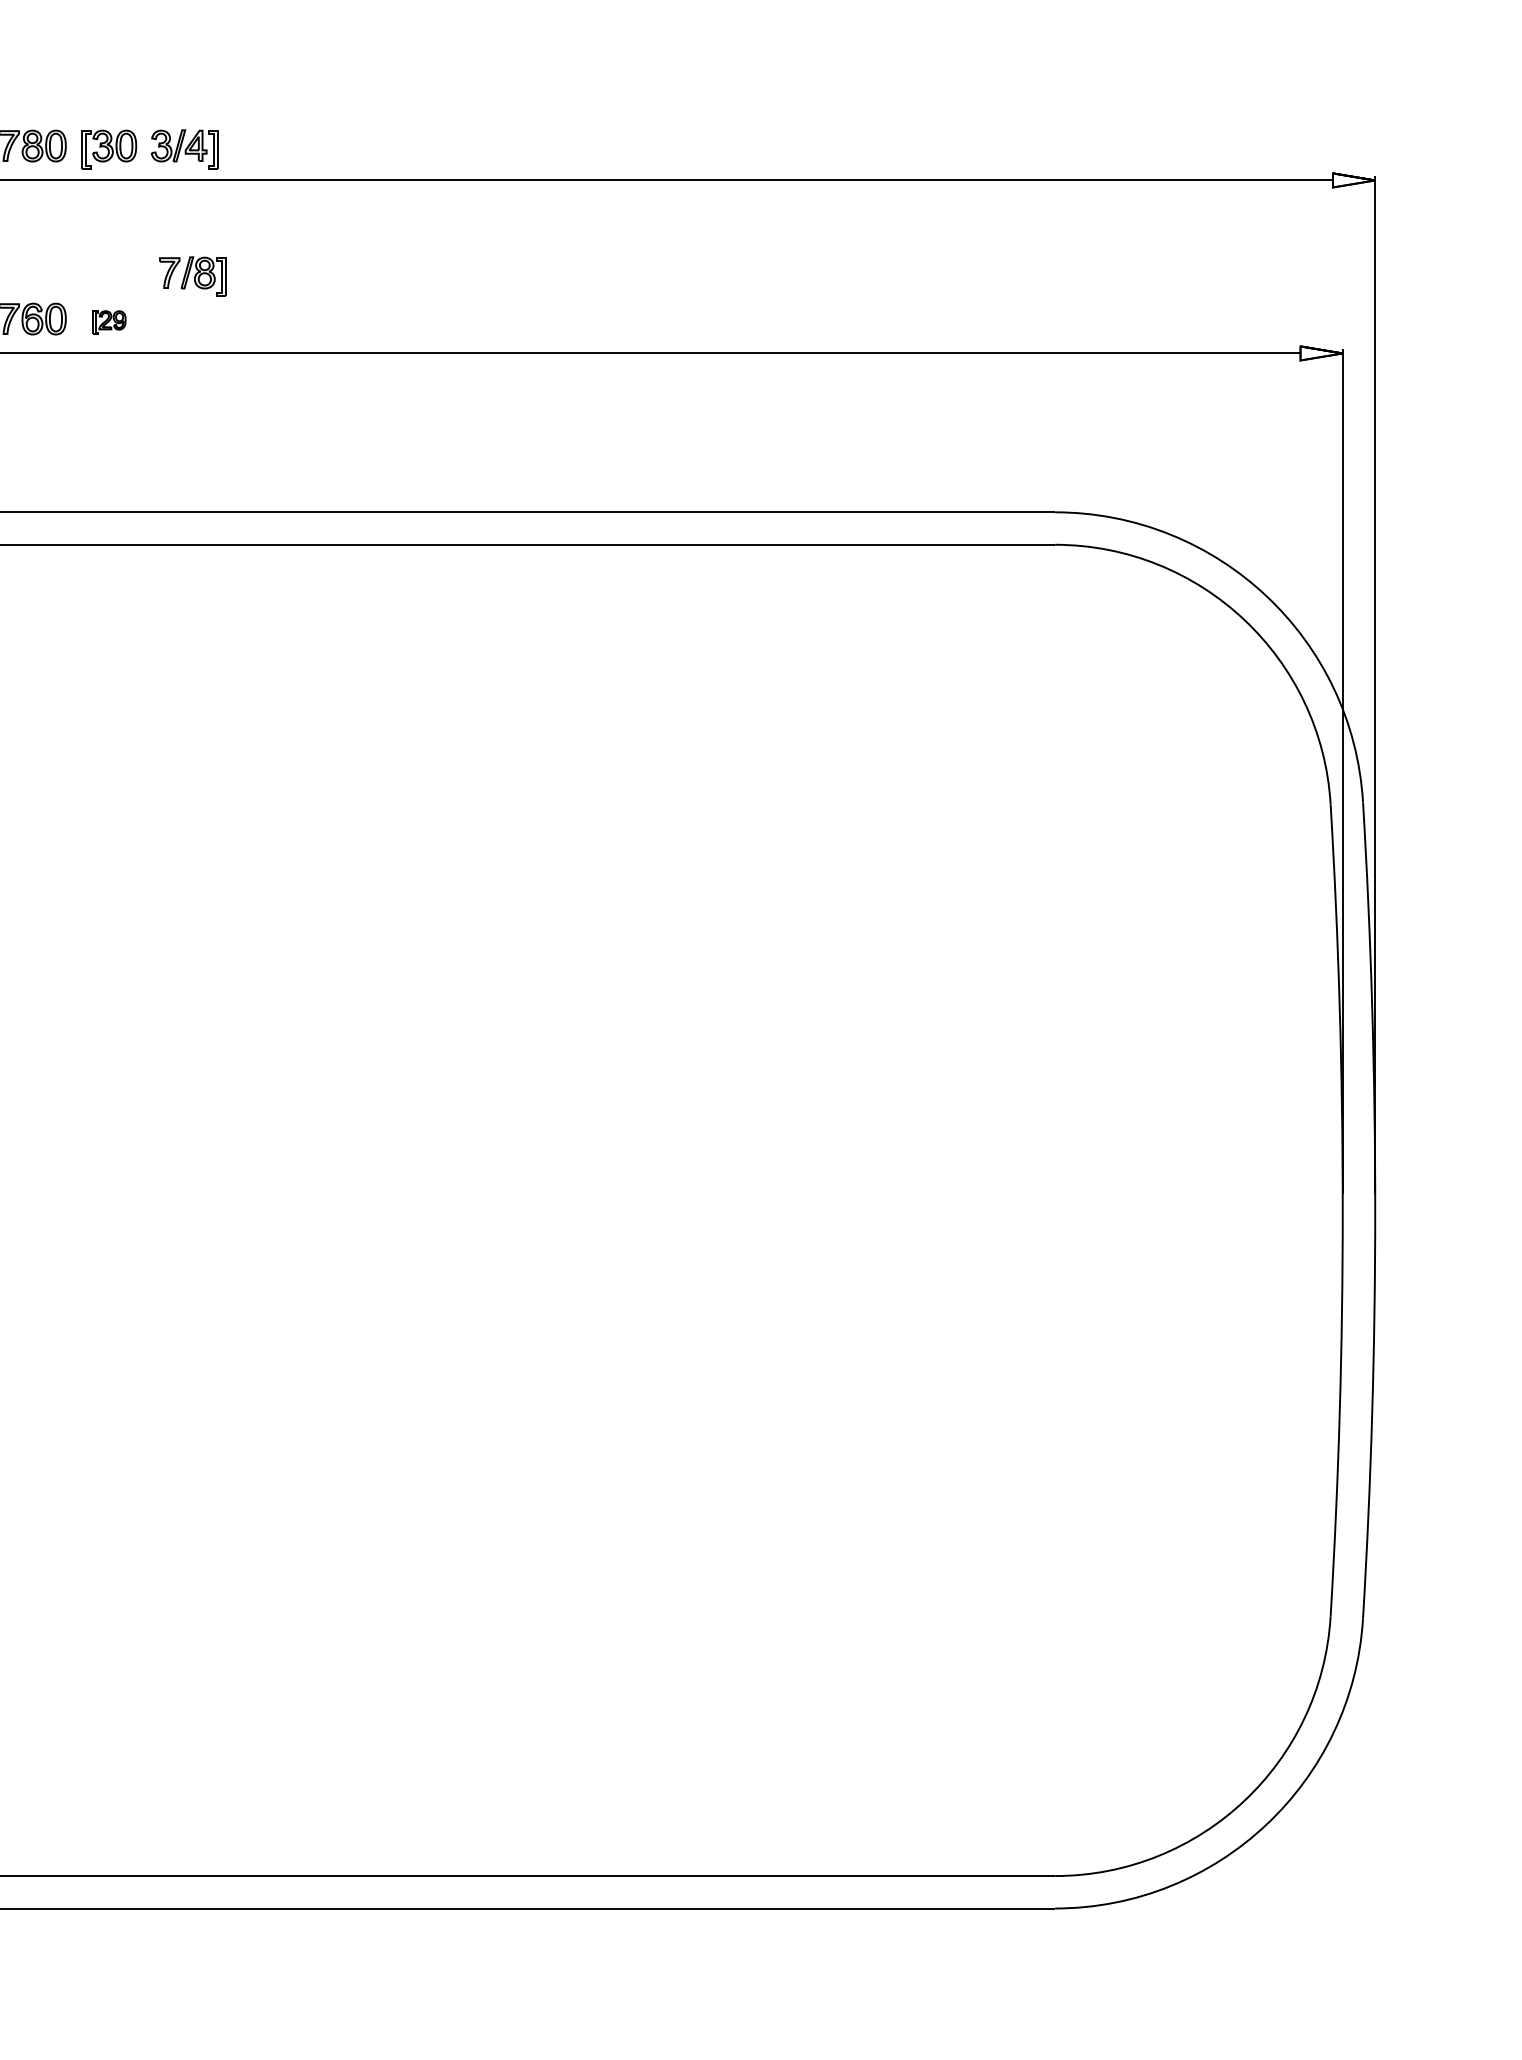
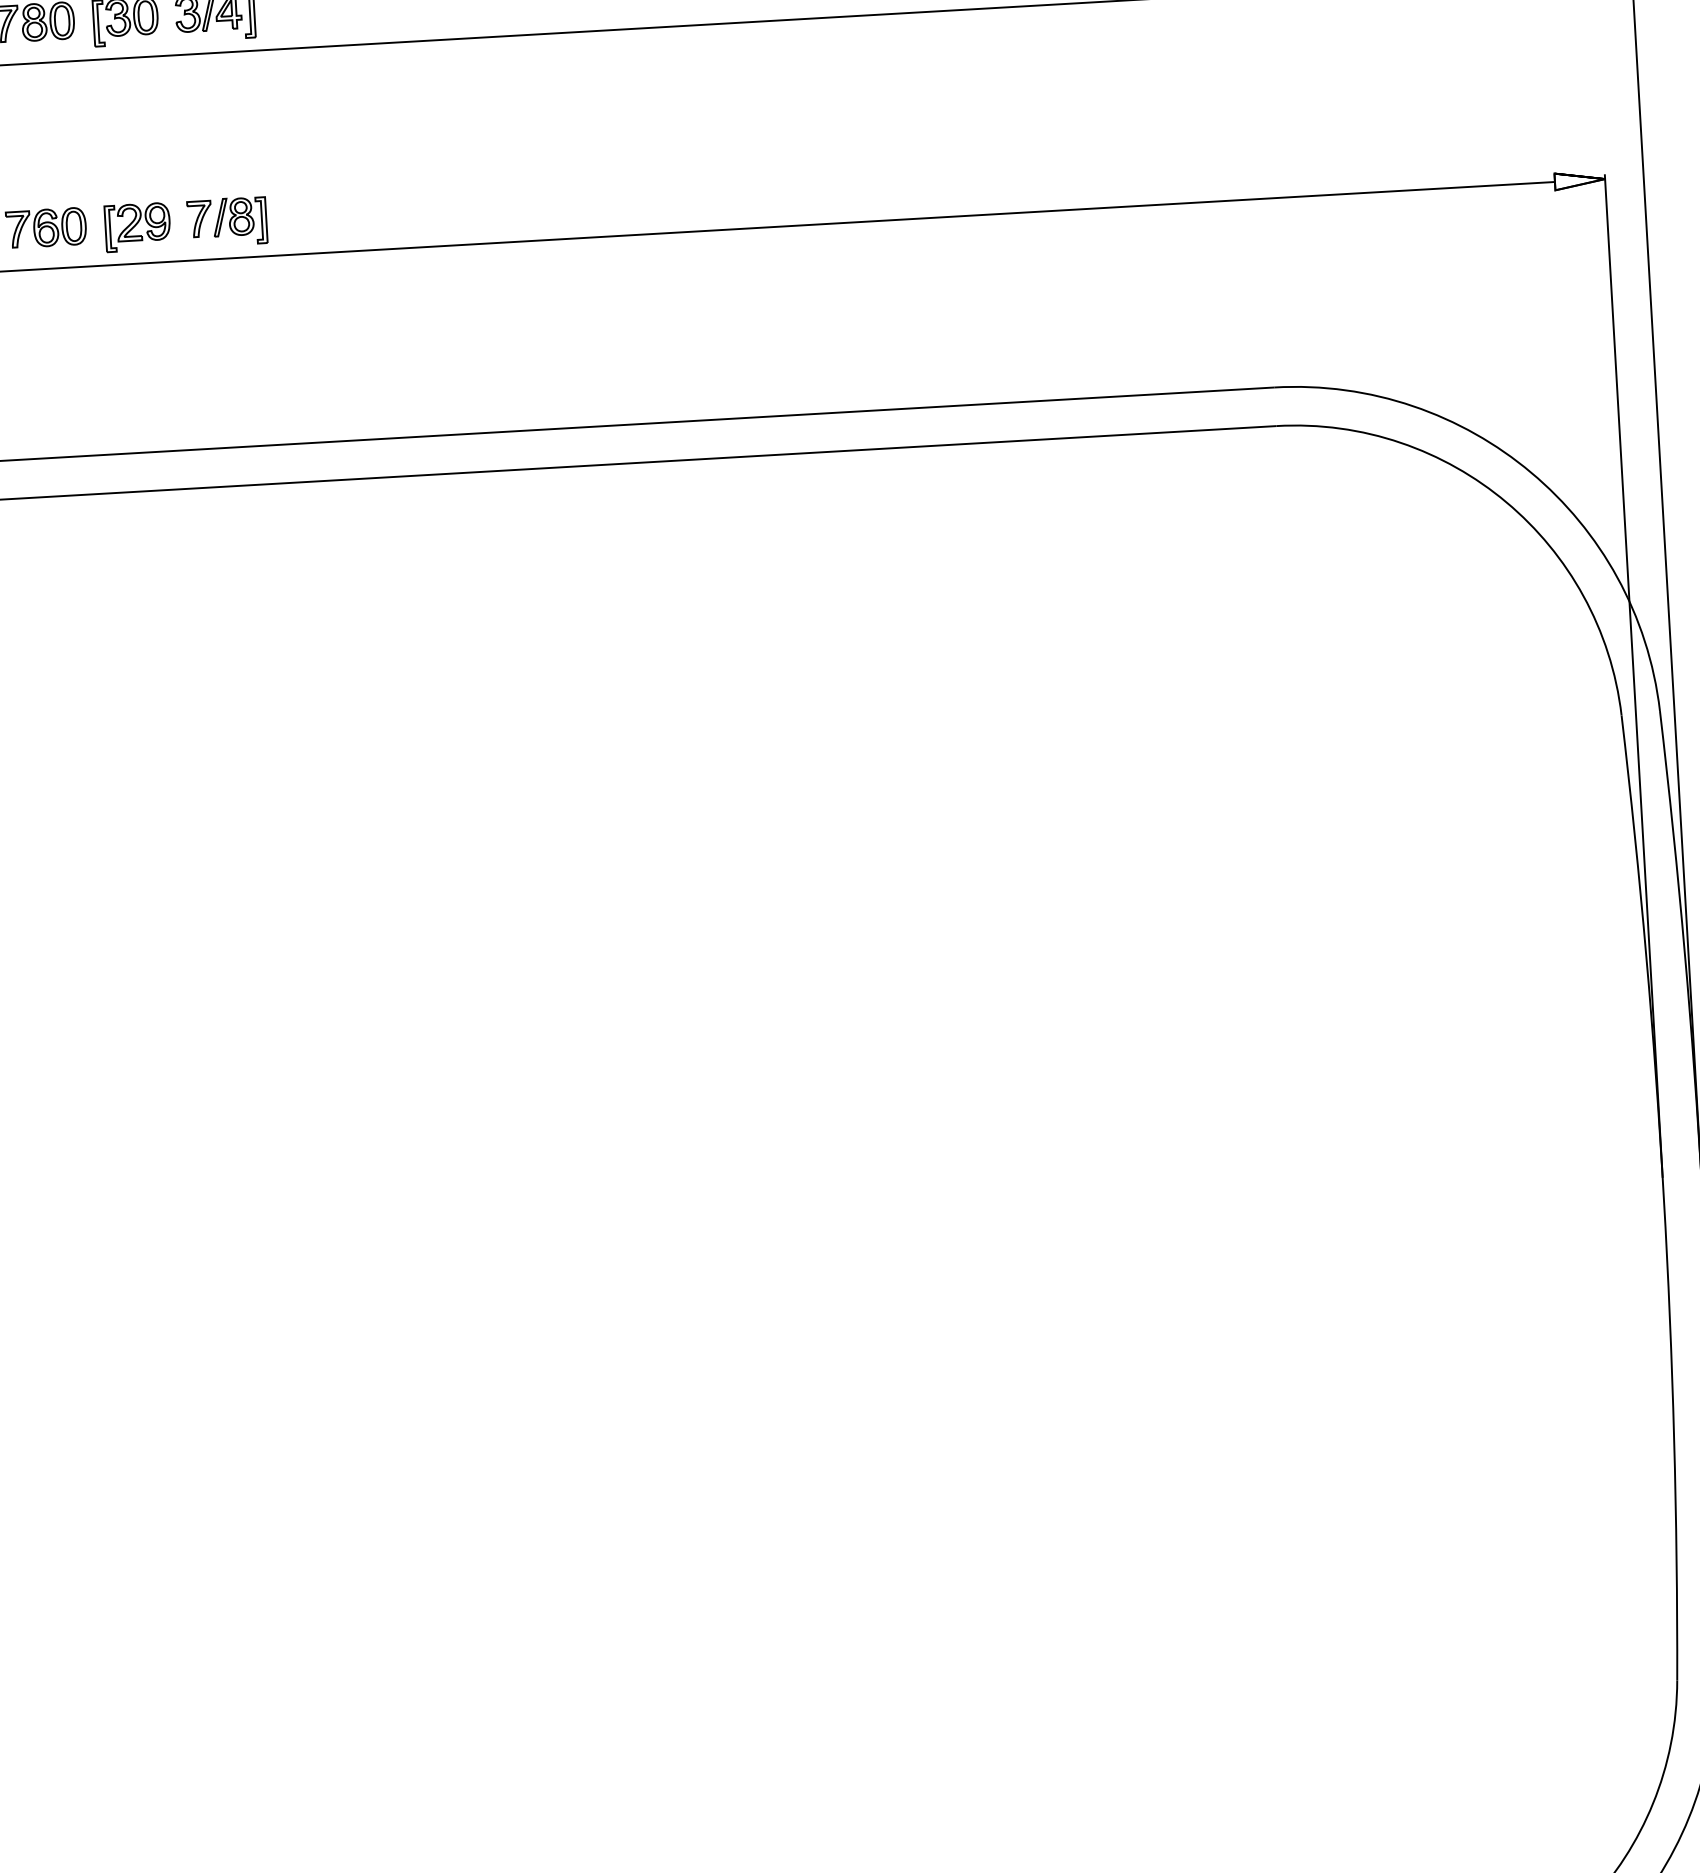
part: (192, 276) -> (226, 221), moved
part: (109, 322) -> (137, 226), size x1.67

